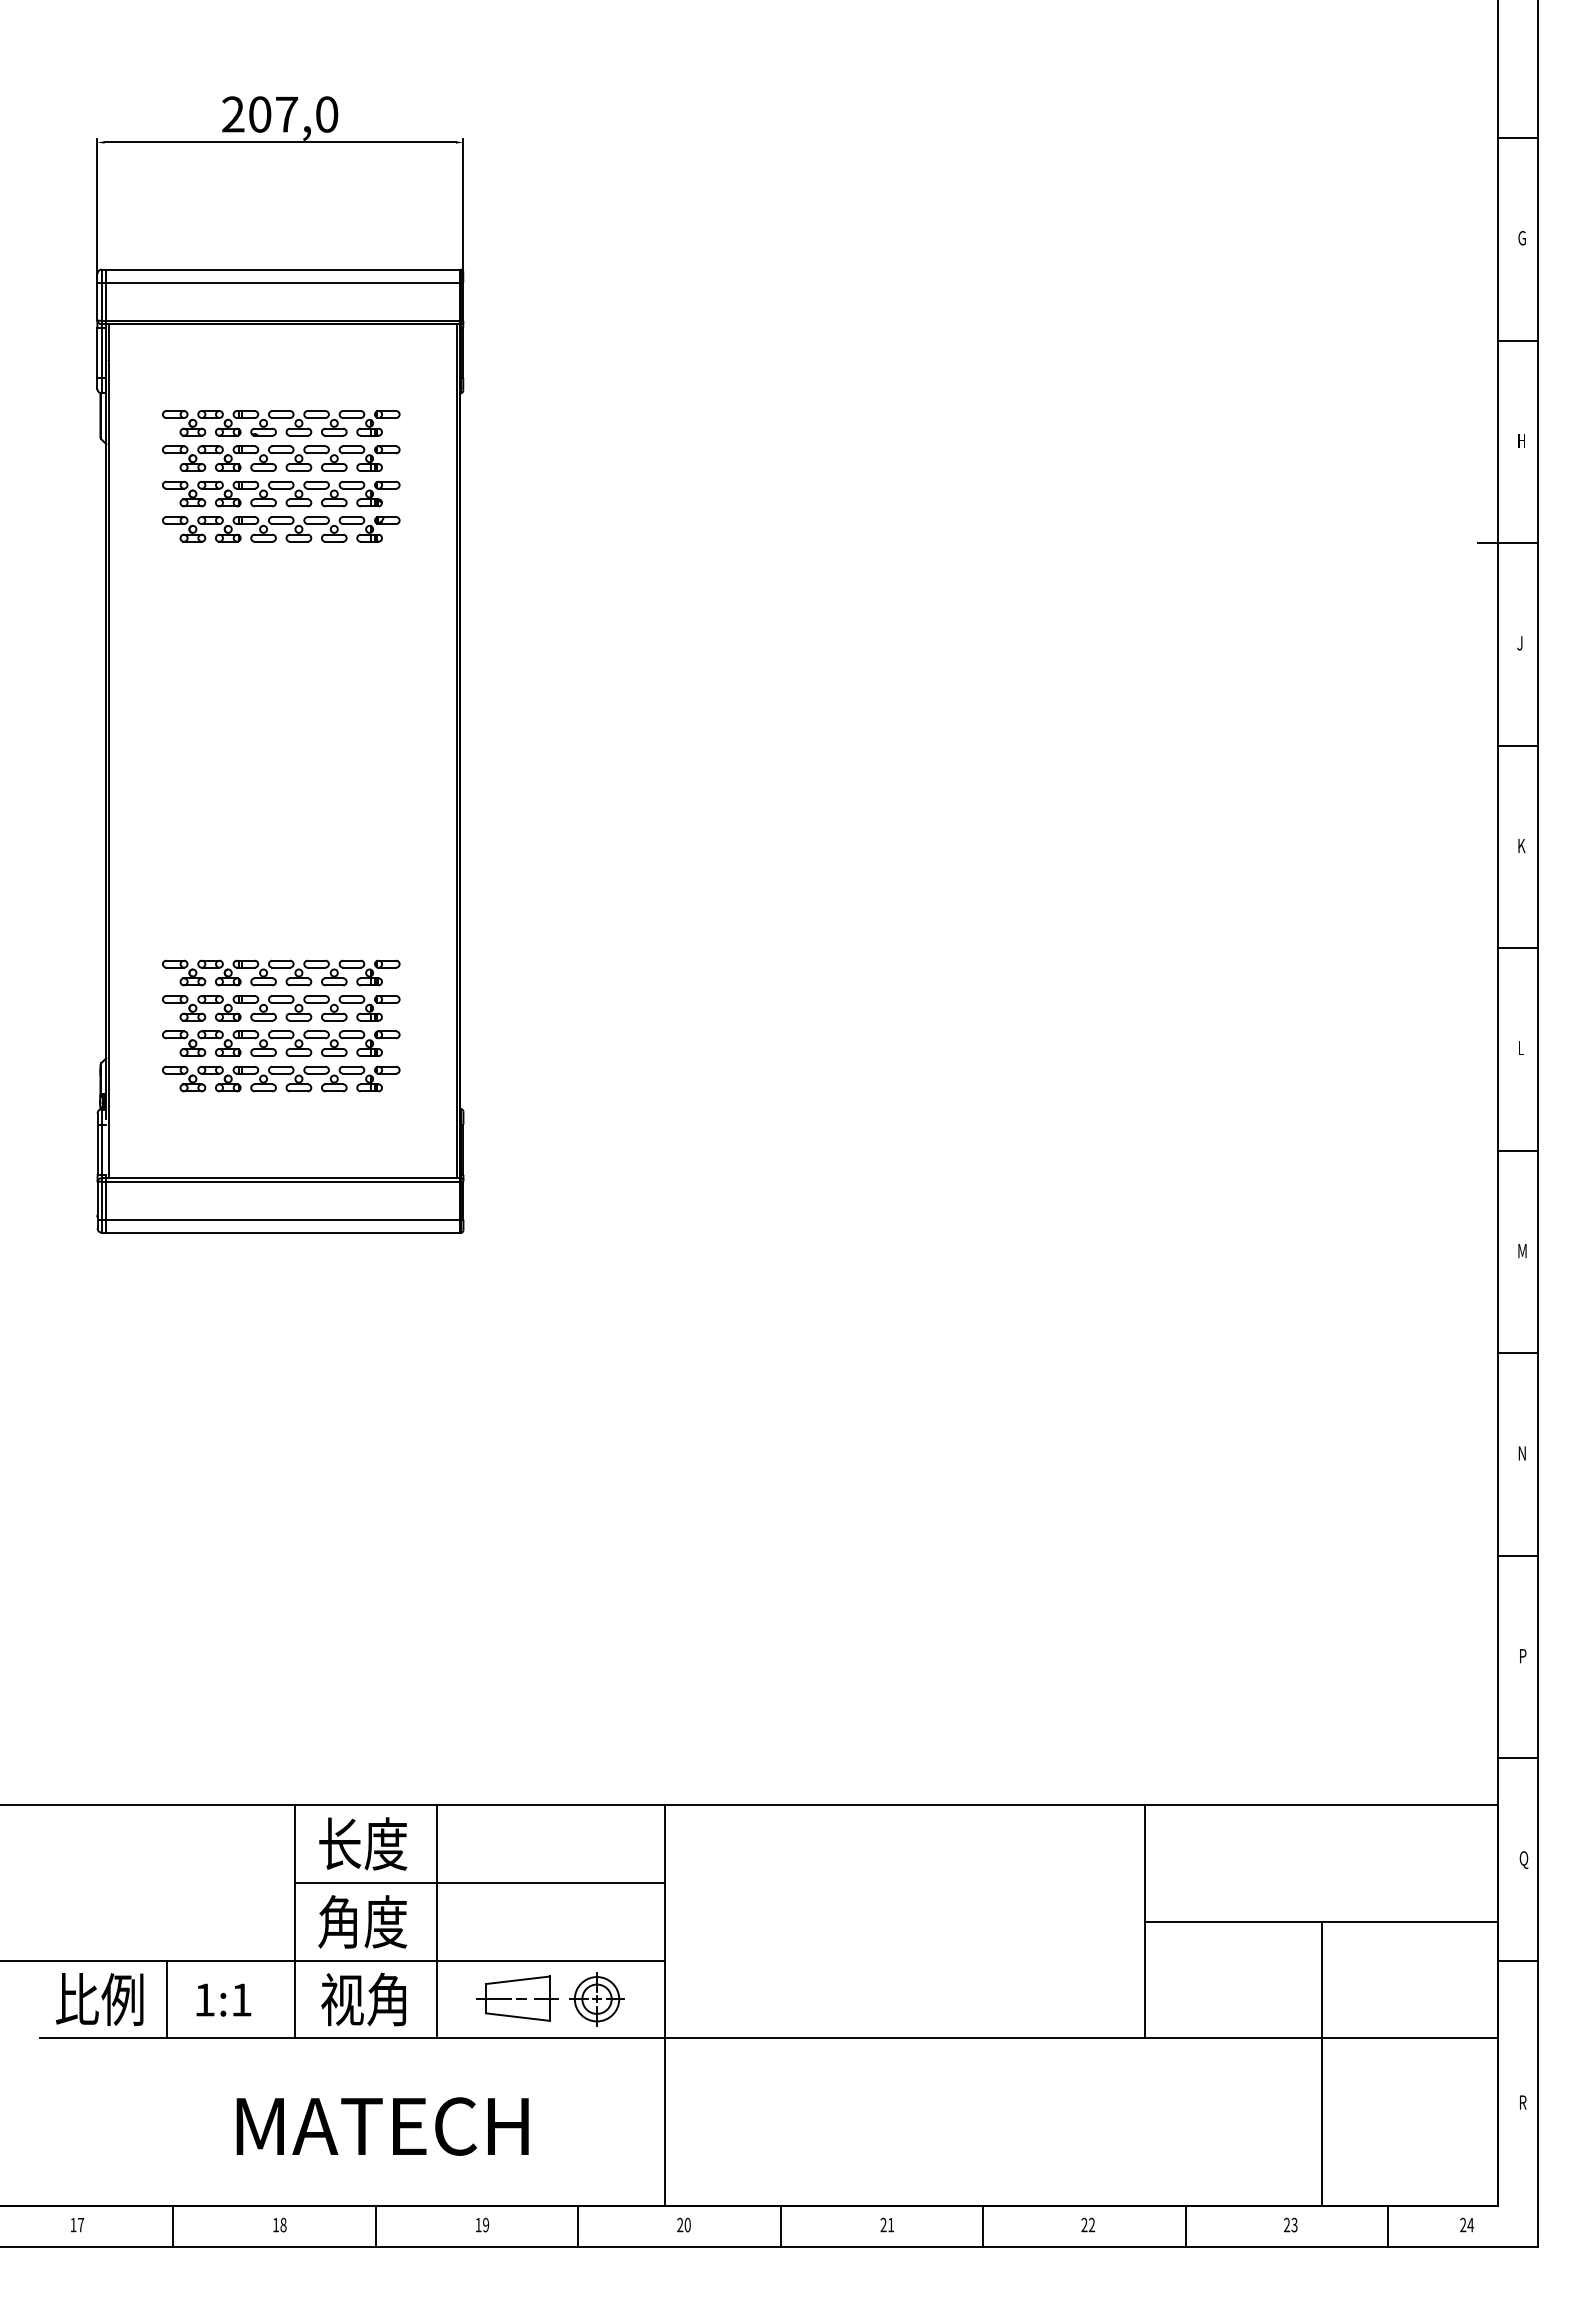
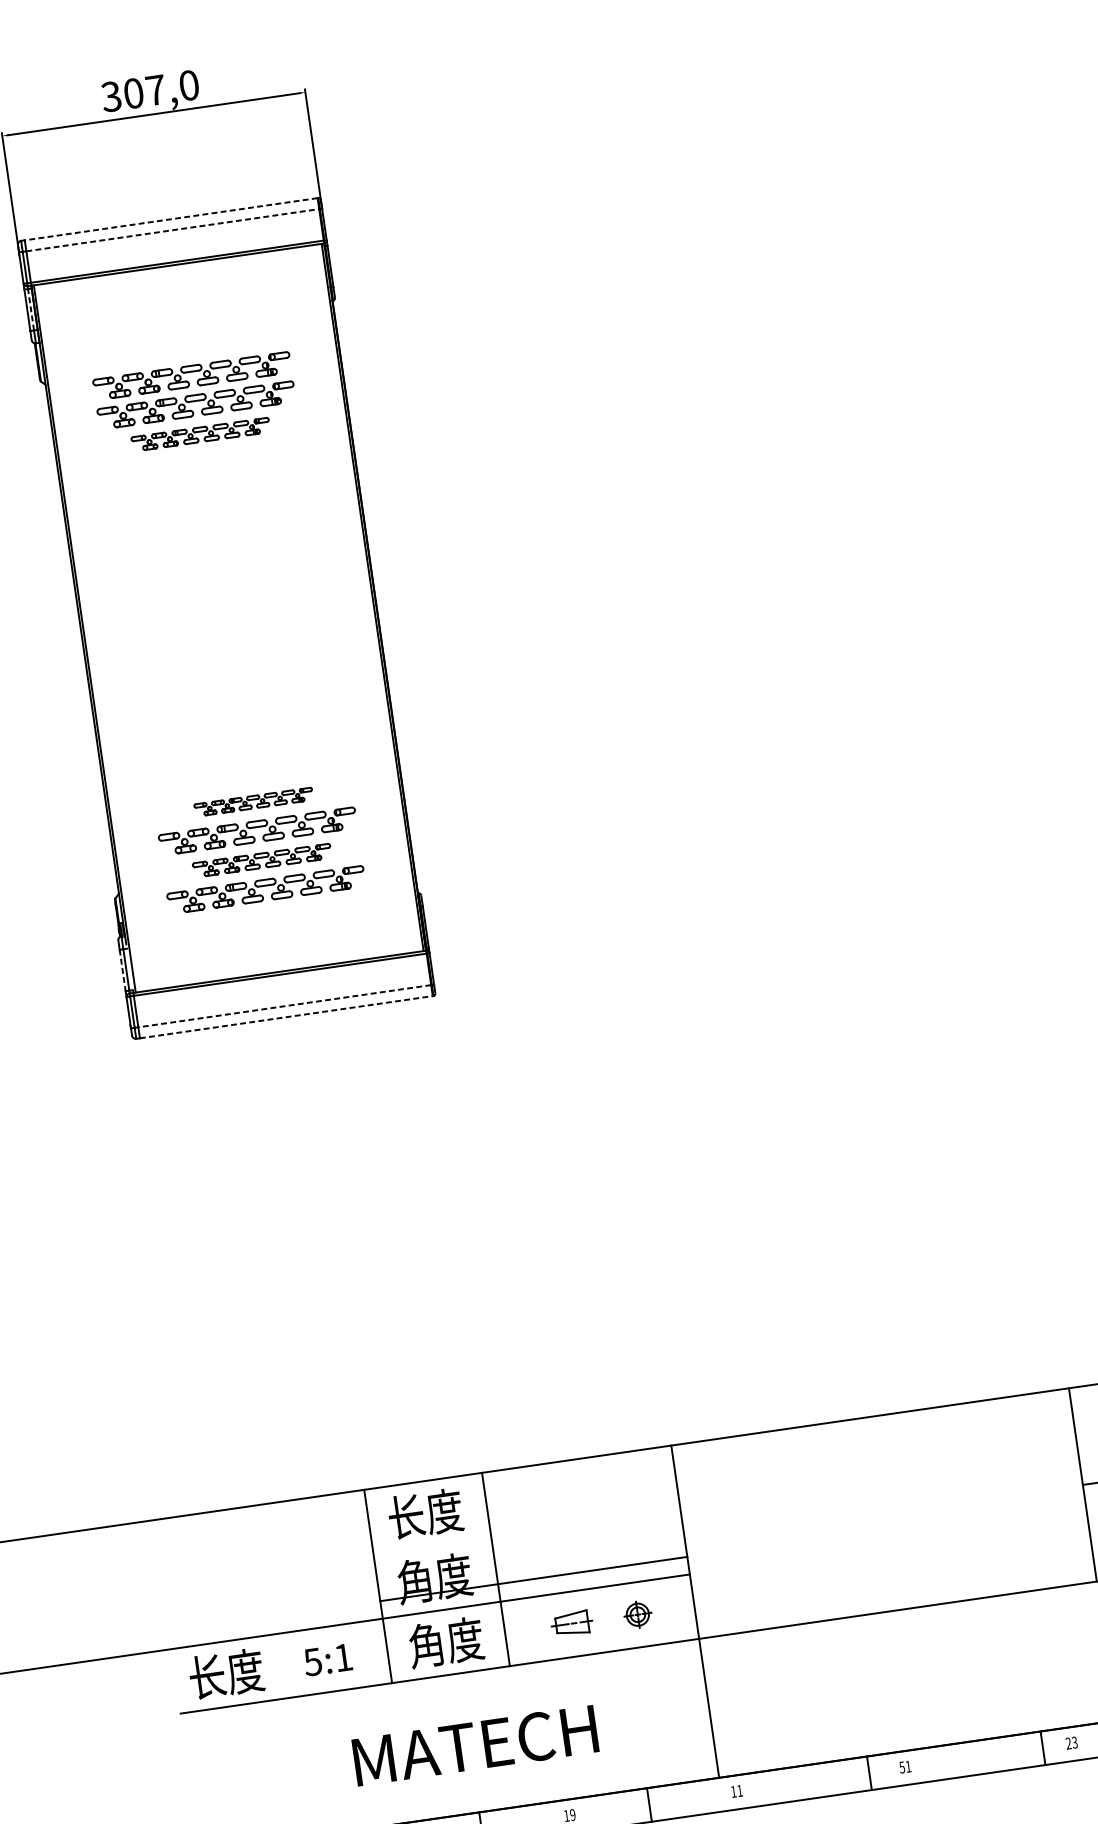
text: (232, 114) -> (110, 96), 207,0 -> 307,0
line: (283, 269) -> (171, 219), solid -> dashed
line: (283, 282) -> (173, 229), solid -> dashed
line: (101, 352) -> (30, 309), solid -> dashed
part: (281, 423) -> (188, 346), removed
part: (281, 529) -> (201, 434), size x0.7
part: (281, 972) -> (253, 801), size x0.6
part: (281, 1043) -> (262, 860), size x0.7
line: (97, 1149) -> (122, 970), solid -> dashed
line: (283, 1219) -> (285, 1006), solid -> dashed
line: (283, 1232) -> (286, 1016), solid -> dashed
line: (479, 1883) -> (533, 1579), moved
part: (517, 1998) -> (571, 1623), size x0.6
text: (99, 1999) -> (225, 1674), 比例 -> 长度
line: (167, 1999) -> (282, 1666), removed
text: (204, 1999) -> (312, 1661), 1:1 -> 5:1
text: (365, 1999) -> (446, 1642), 视角 -> 角度
part: (596, 1999) -> (637, 1614), size x0.6
text: (683, 2224) -> (736, 1790), 20 -> 11
text: (883, 2224) -> (902, 1767), 21 -> 51
text: (1091, 2225) -> (1074, 1743), 22 -> 23
line: (780, 2226) -> (869, 1773), moved
line: (983, 2226) -> (1043, 1748), moved

